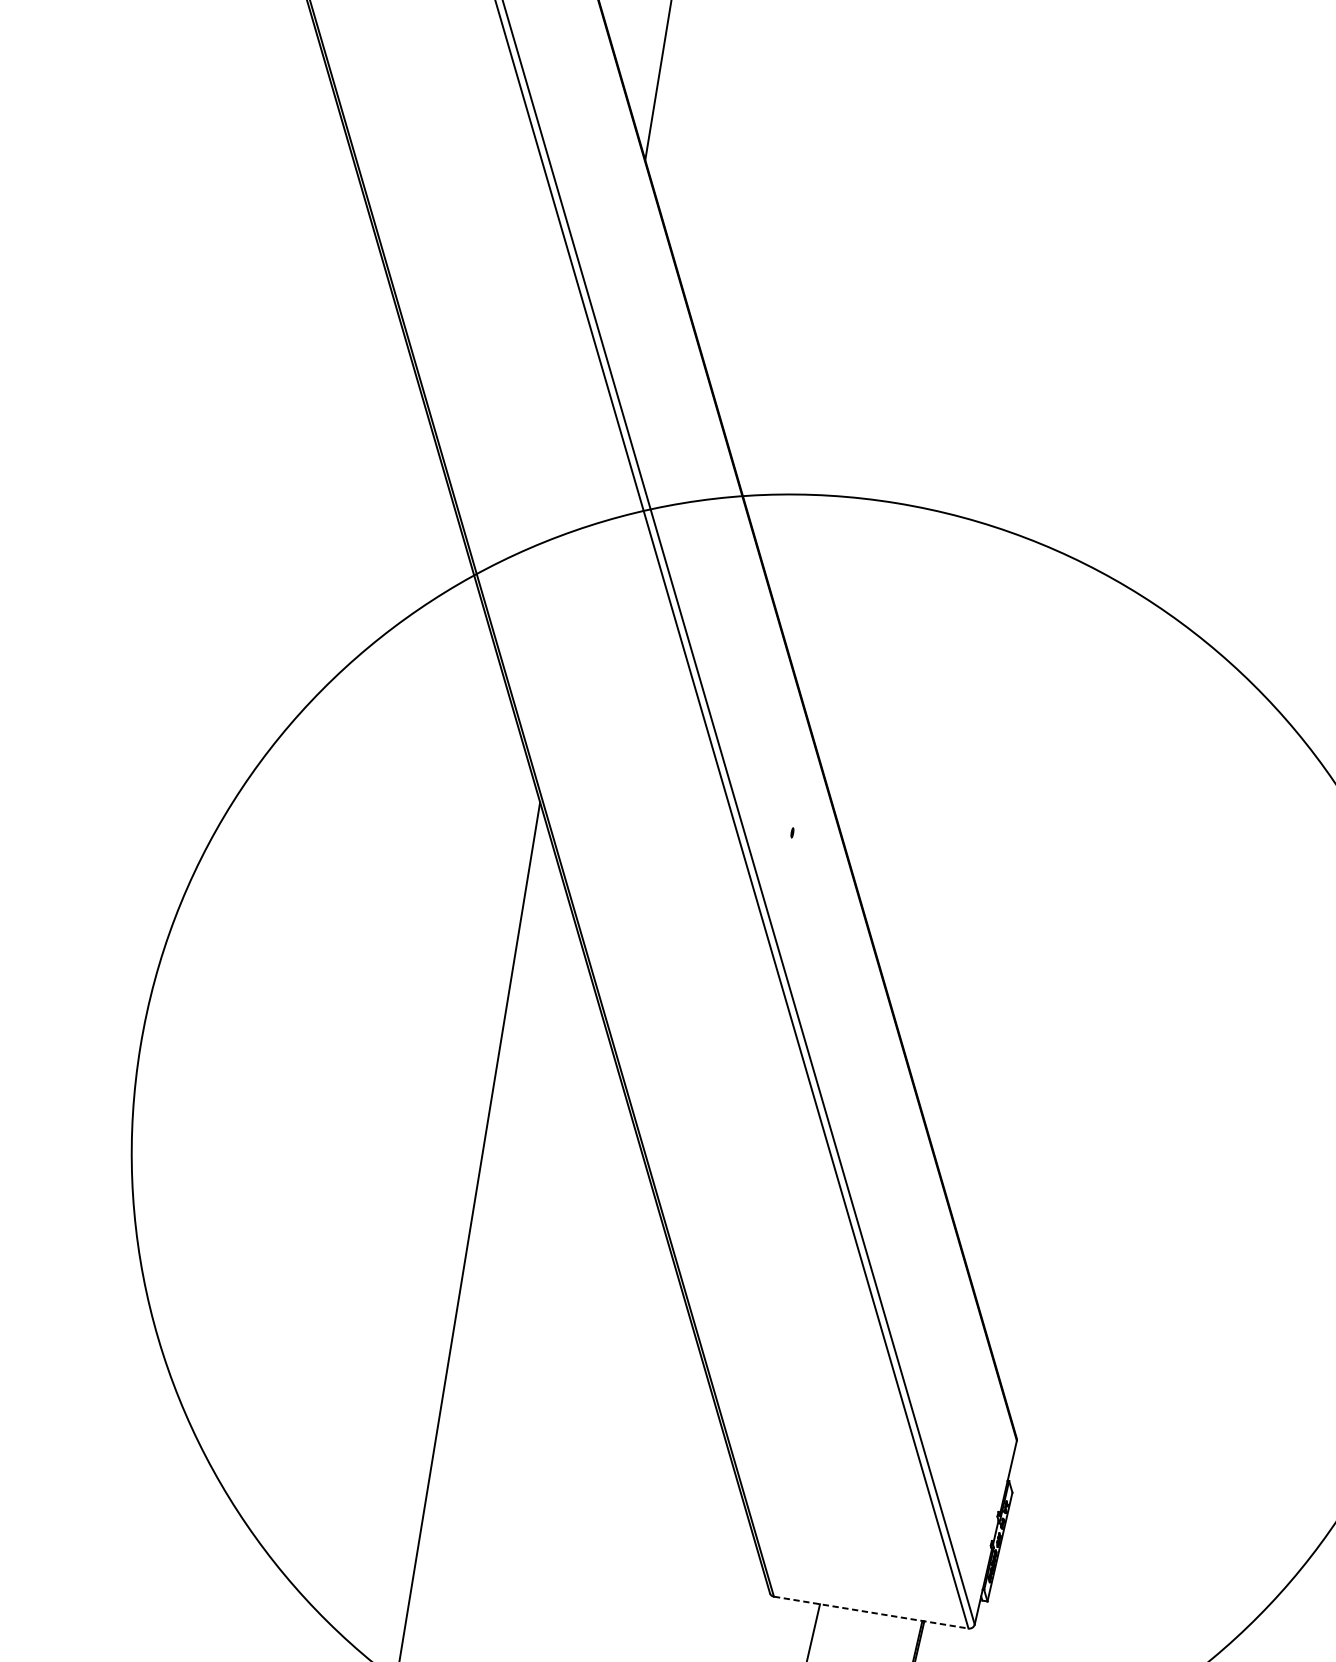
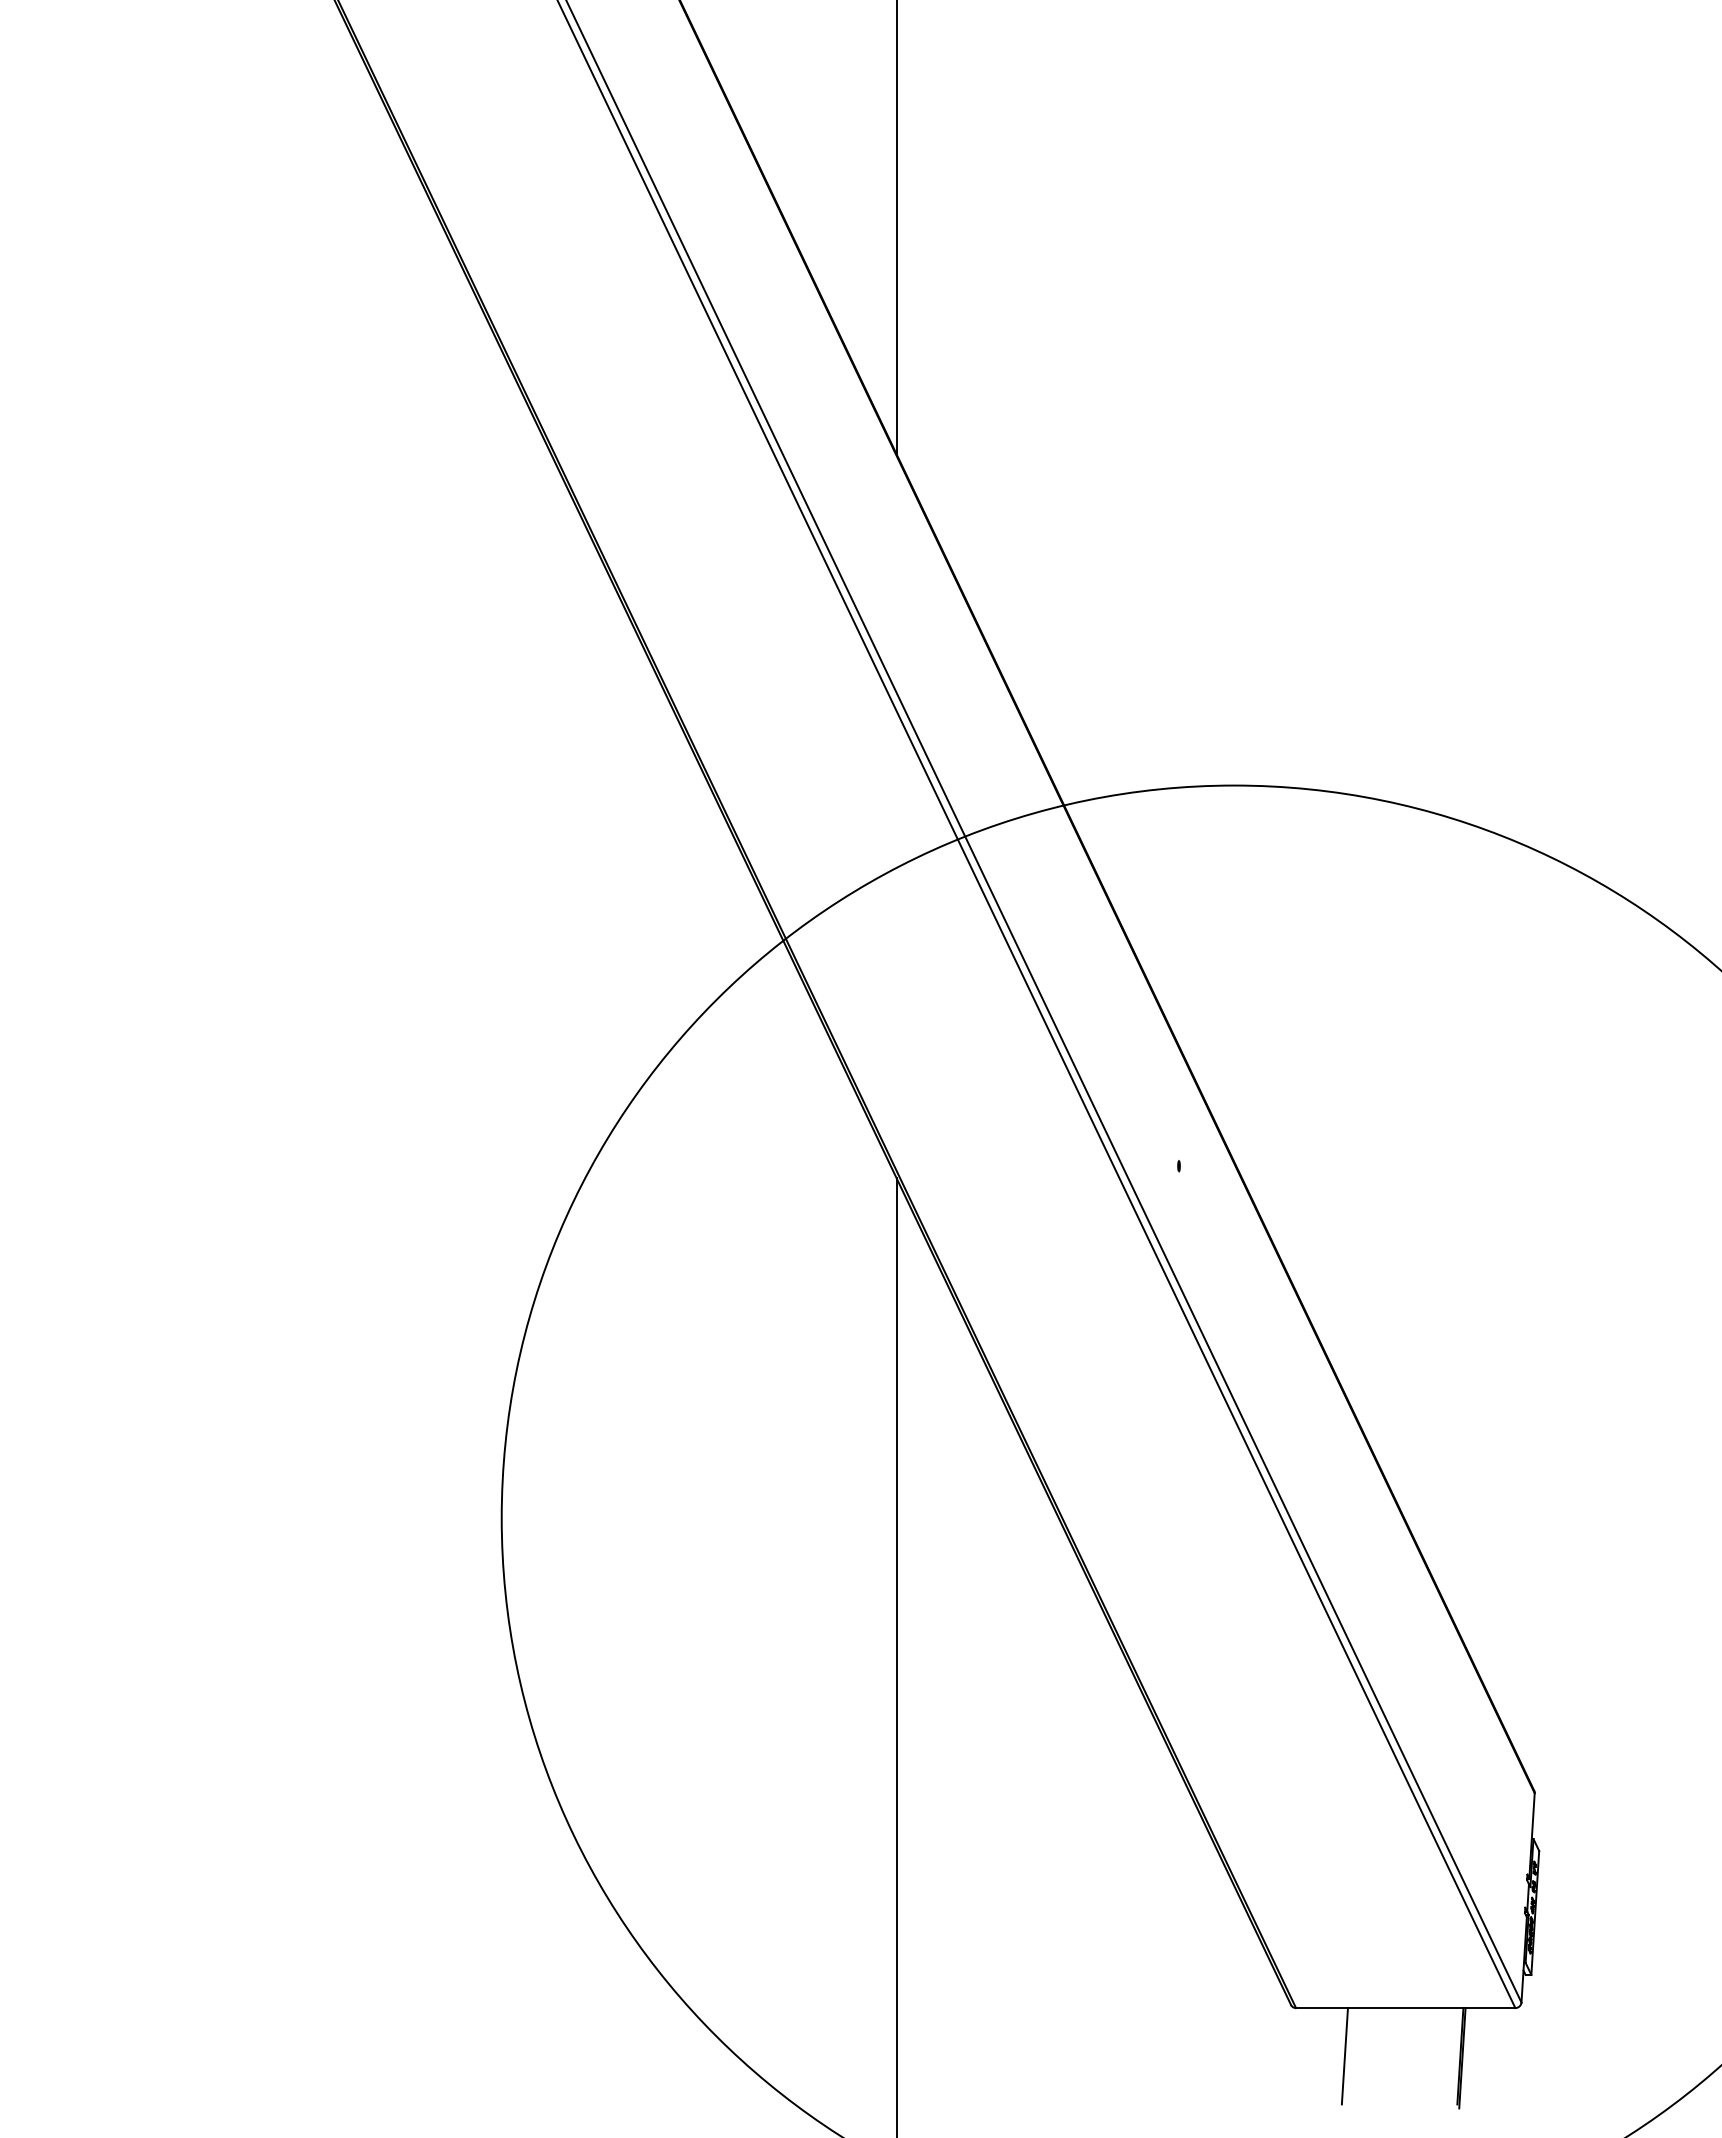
line: (870, 1612) -> (1405, 2008), dashed -> solid

